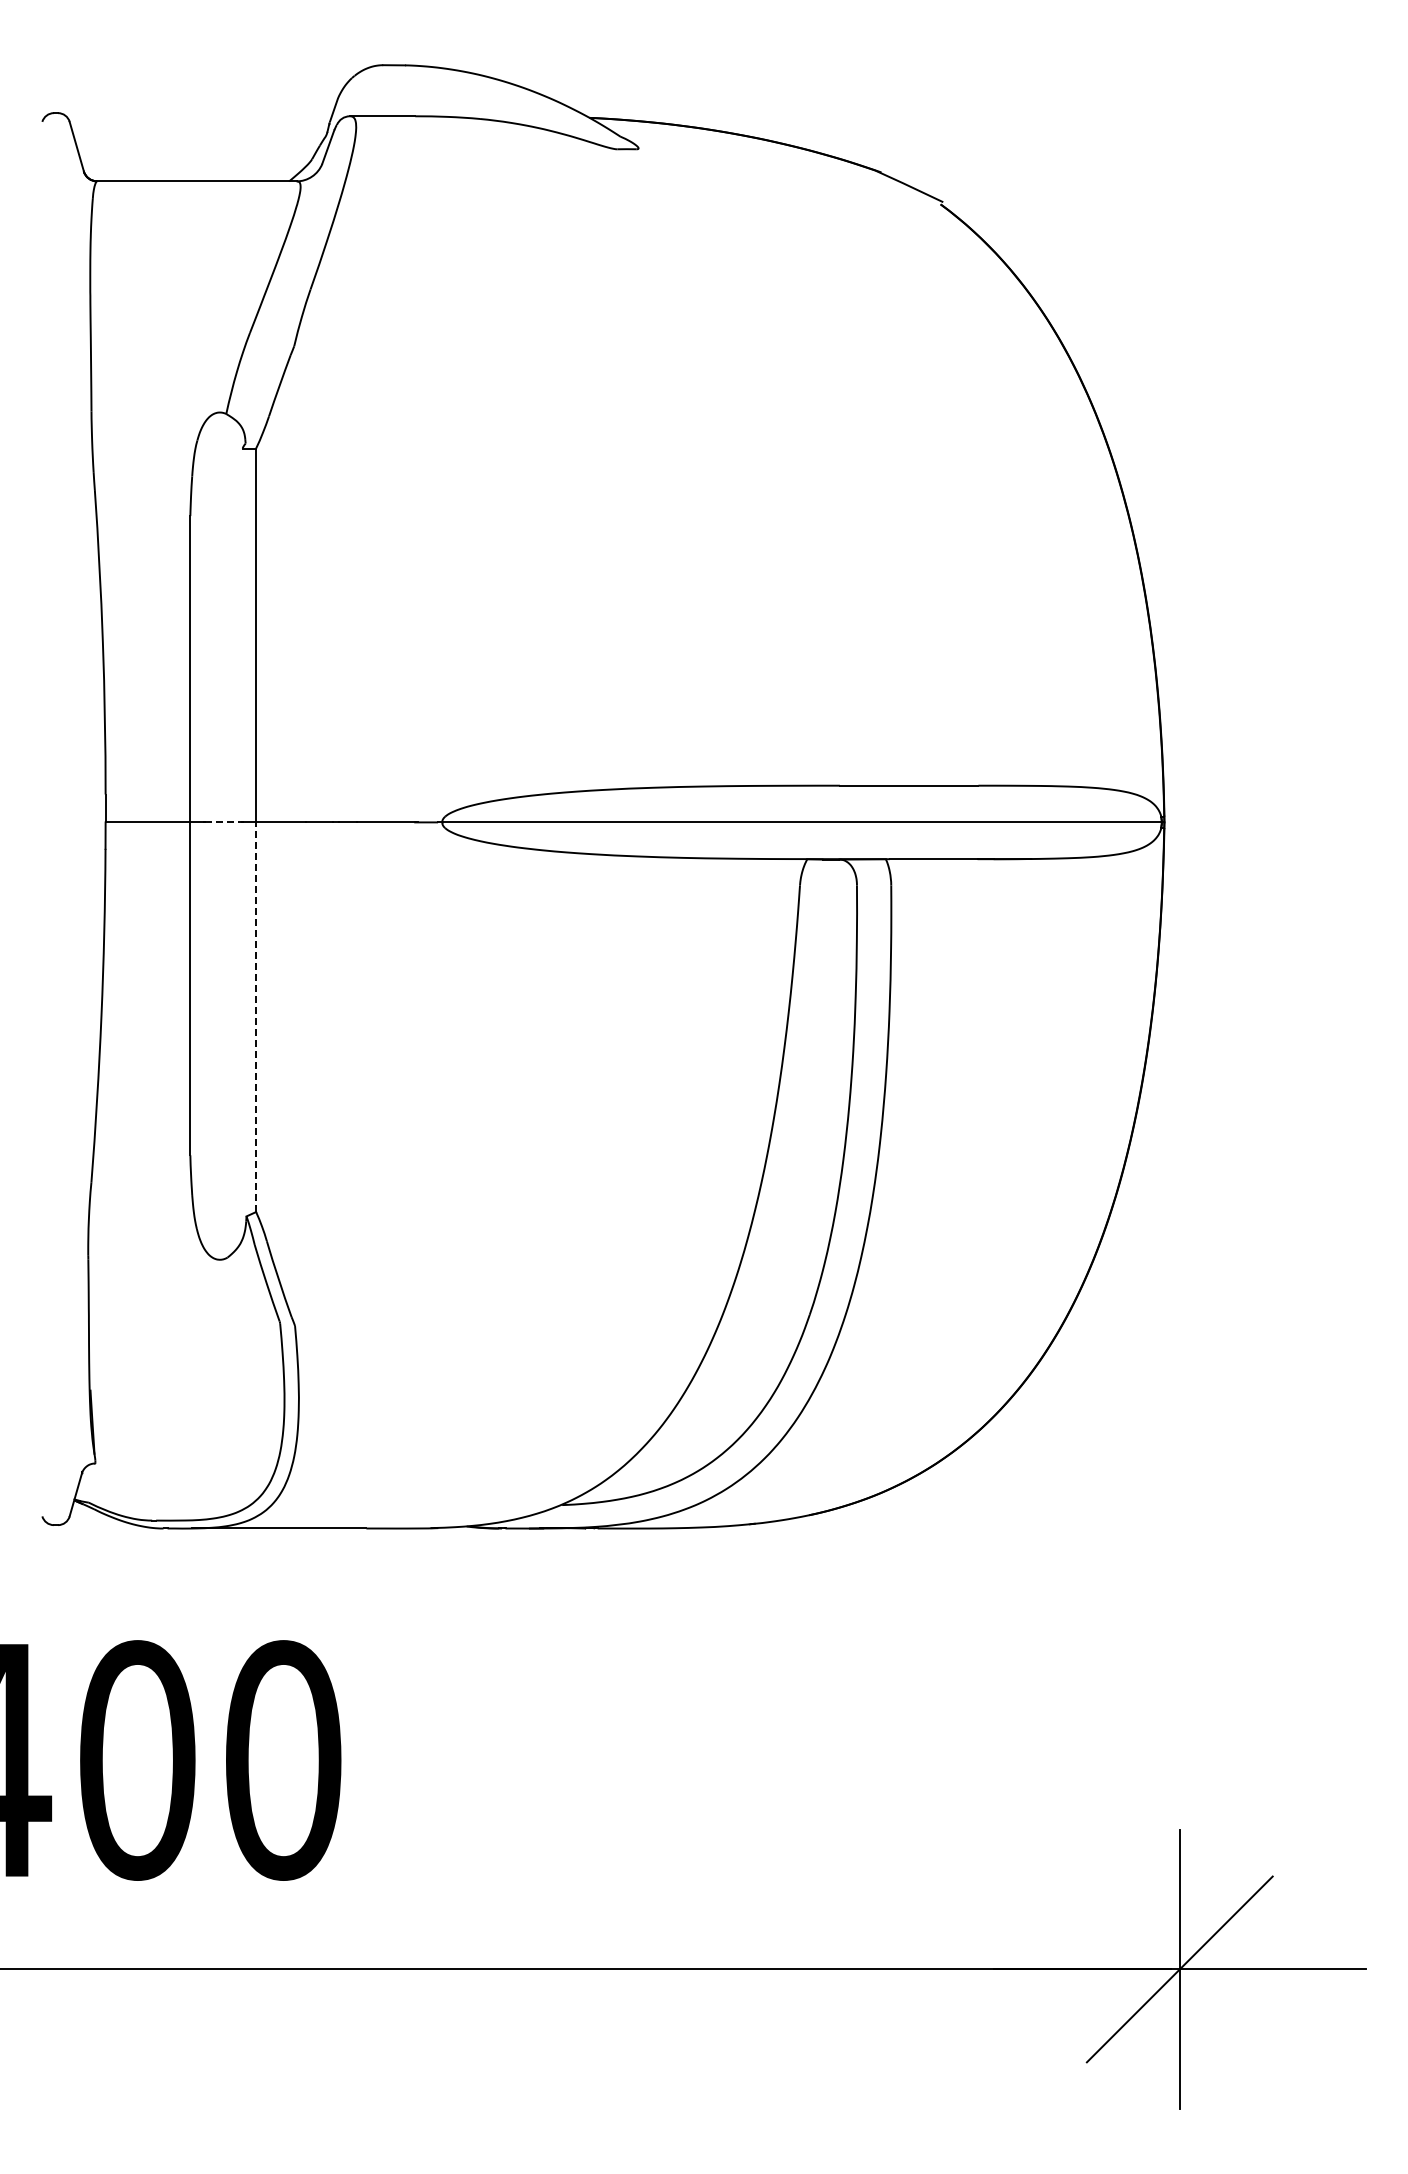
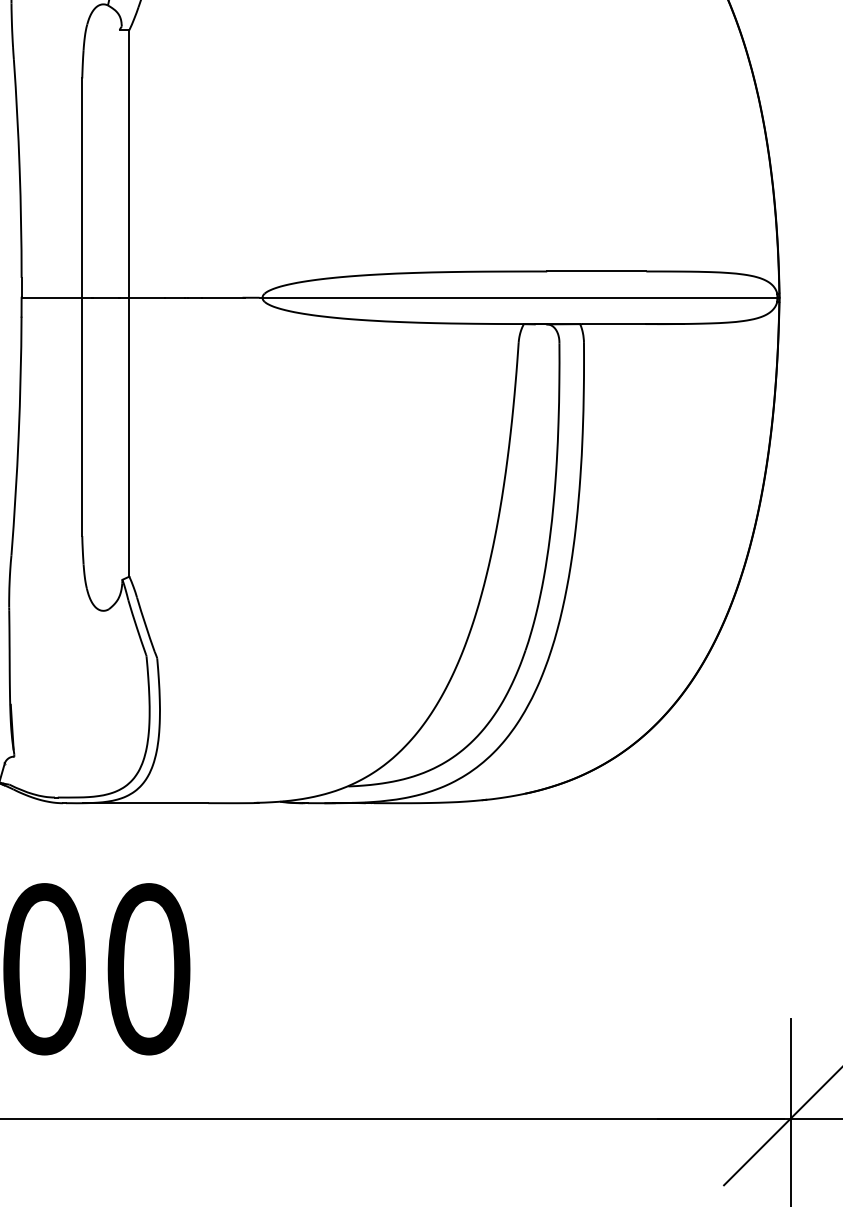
line: (223, 822) -> (105, 297), dashed -> solid
line: (256, 1017) -> (129, 437), dashed -> solid

